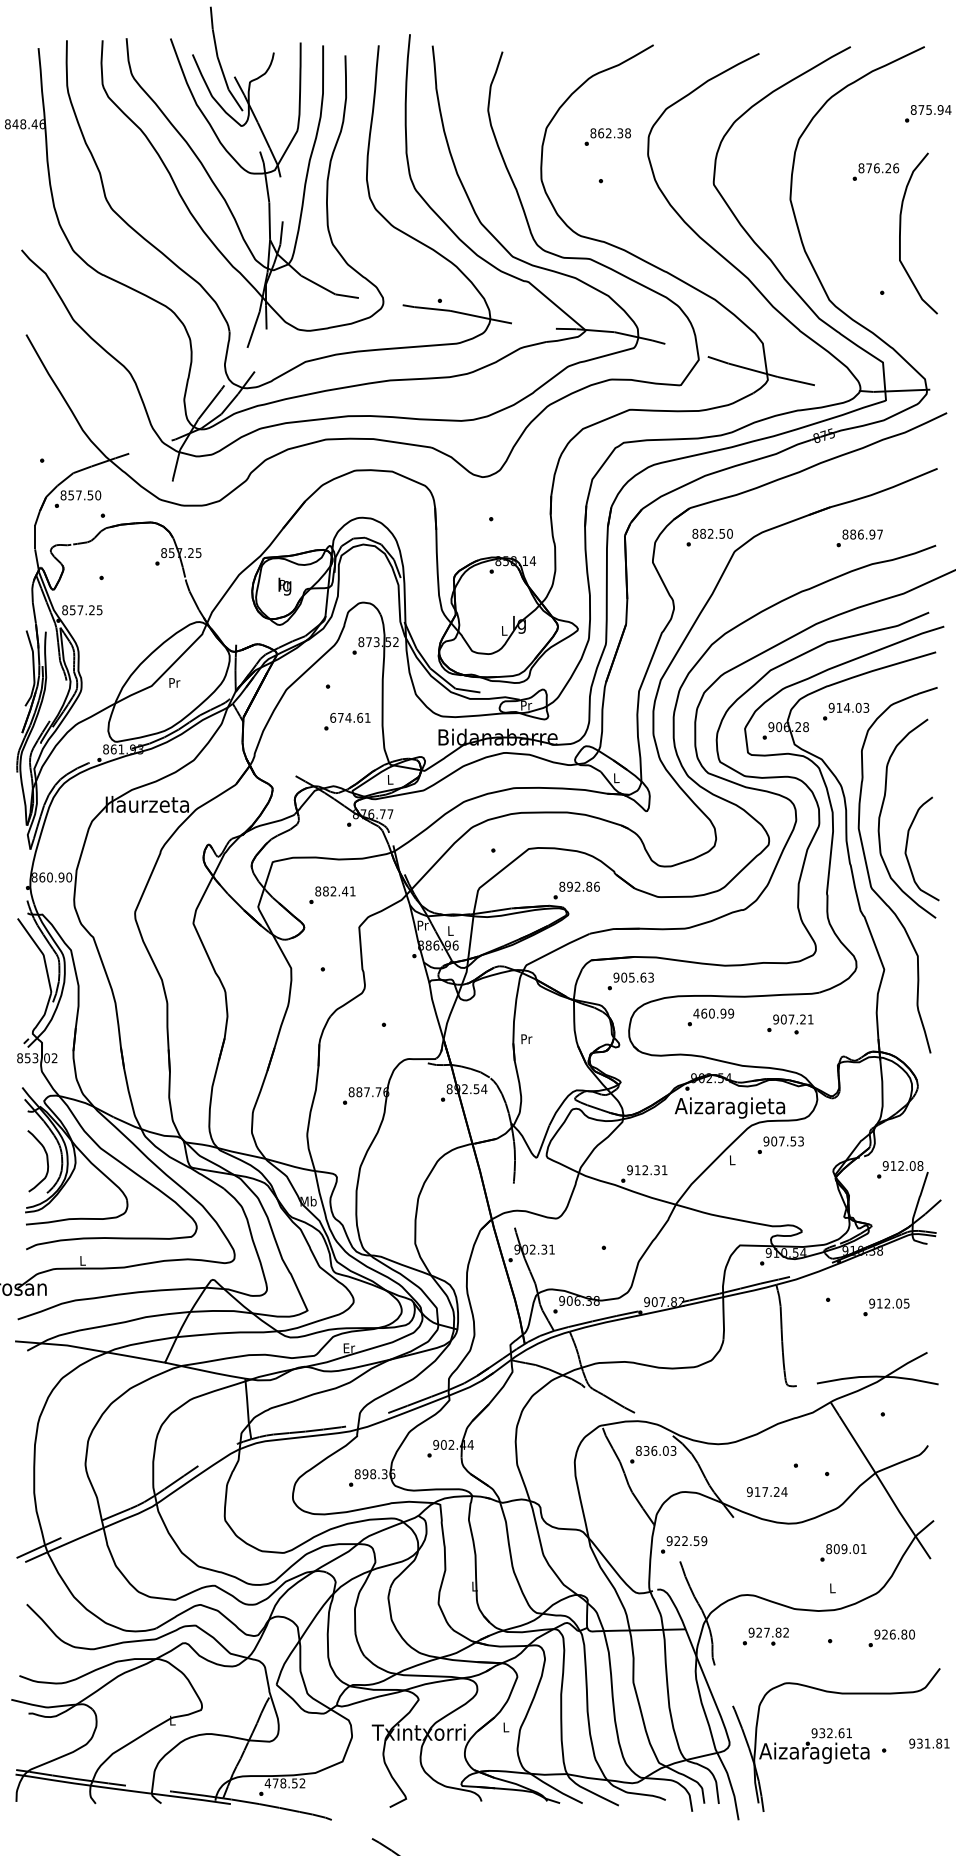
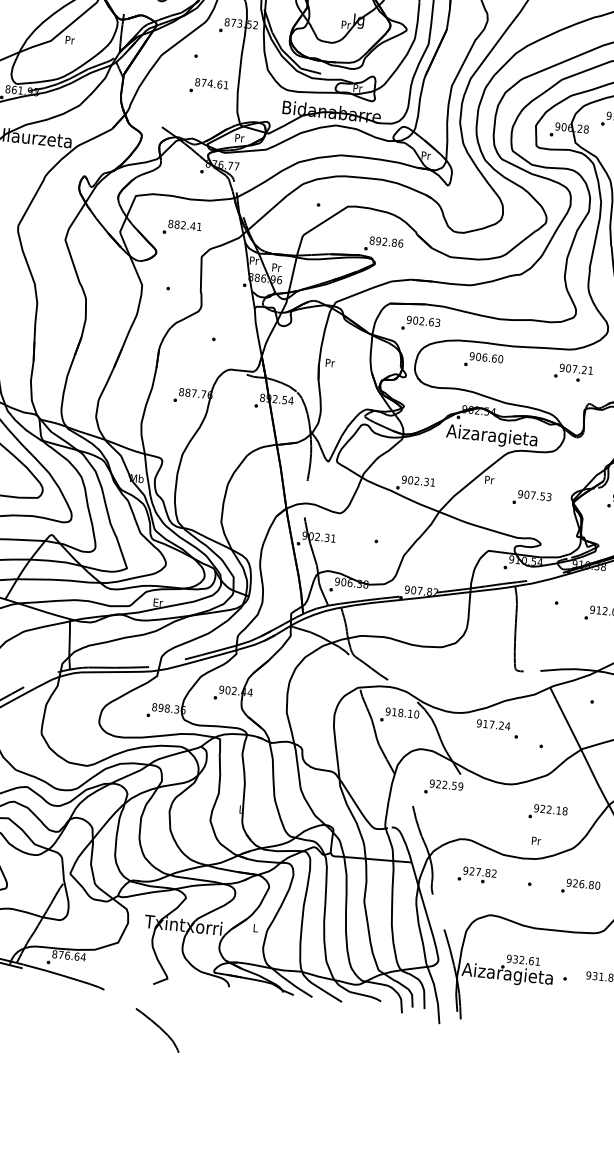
text: (504, 630) -> (346, 24), L -> Pr
text: (333, 717) -> (198, 82), 674.61 -> 874.61
text: (616, 778) -> (425, 155), L -> Pr
text: (390, 779) -> (239, 137), L -> Pr
text: (450, 930) -> (276, 267), L -> Pr
text: (631, 977) -> (421, 321), 905.63 -> 902.63
text: (713, 1013) -> (486, 357), 460.99 -> 906.60
text: (790, 1024) -> (573, 373), moved
text: (780, 1145) -> (531, 498), moved
text: (732, 1160) -> (489, 480), L -> Pr
text: (637, 1170) -> (410, 480), 912.31 -> 902.31
text: (656, 1450) -> (402, 712), 836.03 -> 918.10
text: (767, 1491) -> (493, 724), moved
text: (684, 1544) -> (444, 787), moved
text: (846, 1549) -> (550, 810), 809.01 -> 922.18
text: (832, 1588) -> (536, 841), L -> Pr
text: (284, 1783) -> (68, 955), 478.52 -> 876.64

